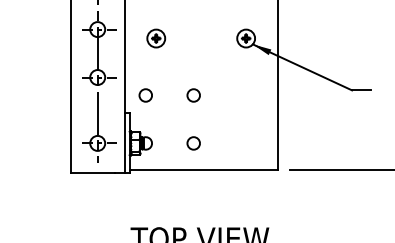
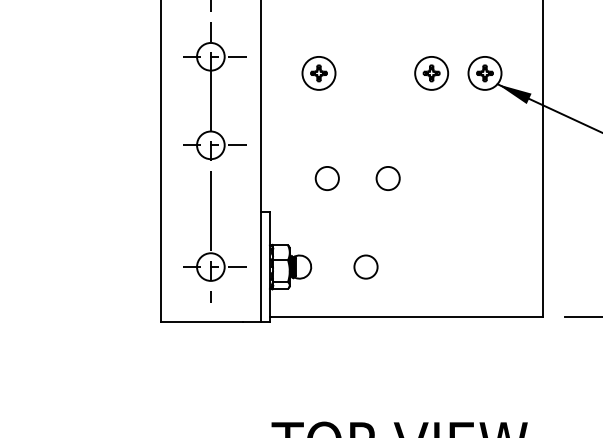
part: (217, 38) -> (432, 73), added
circle: (145, 95) -> (326, 178), moved
circle: (193, 143) -> (365, 267), moved

